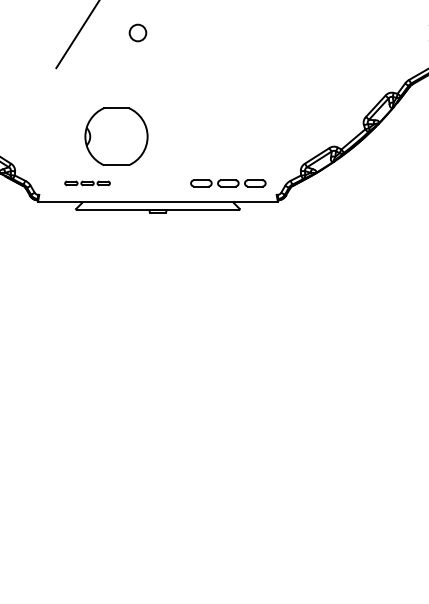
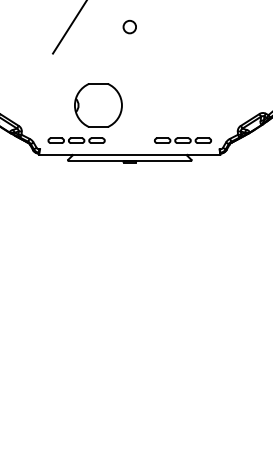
circle: (137, 32) -> (129, 26), moved
part: (87, 183) -> (76, 140), size x1.67

